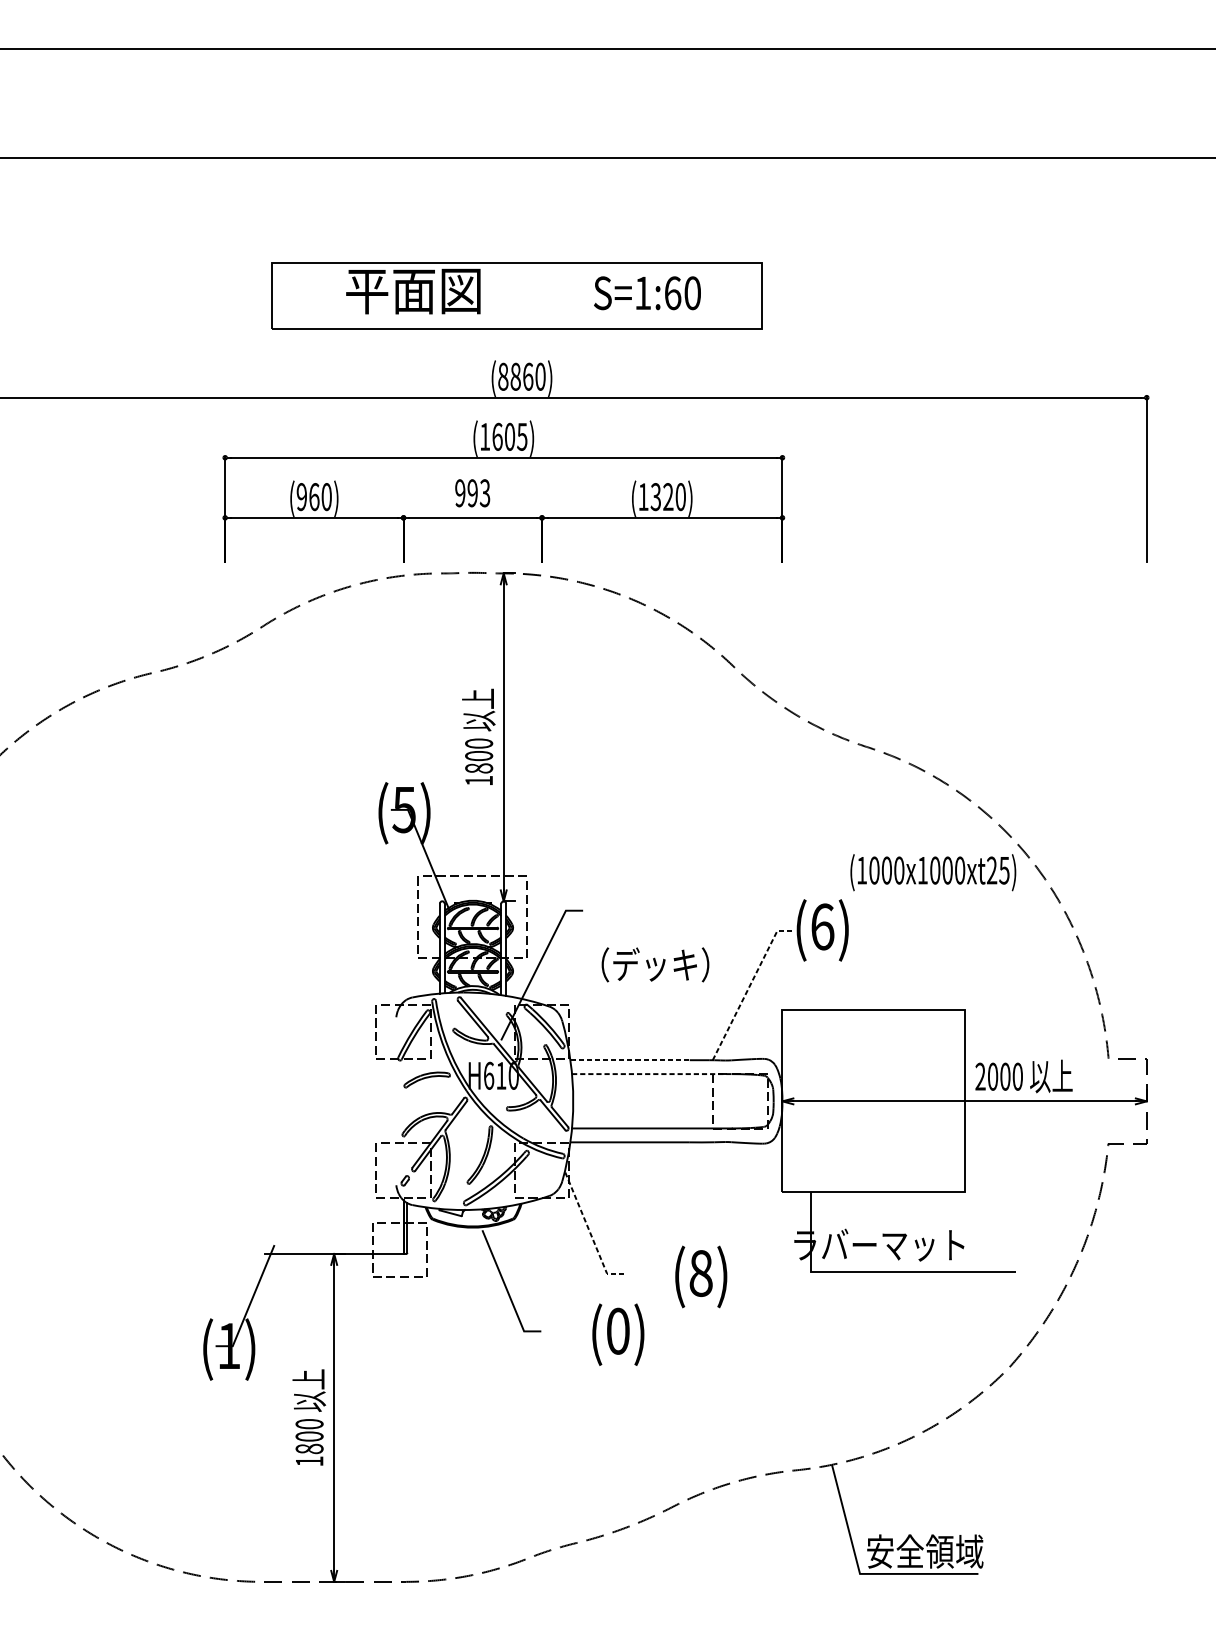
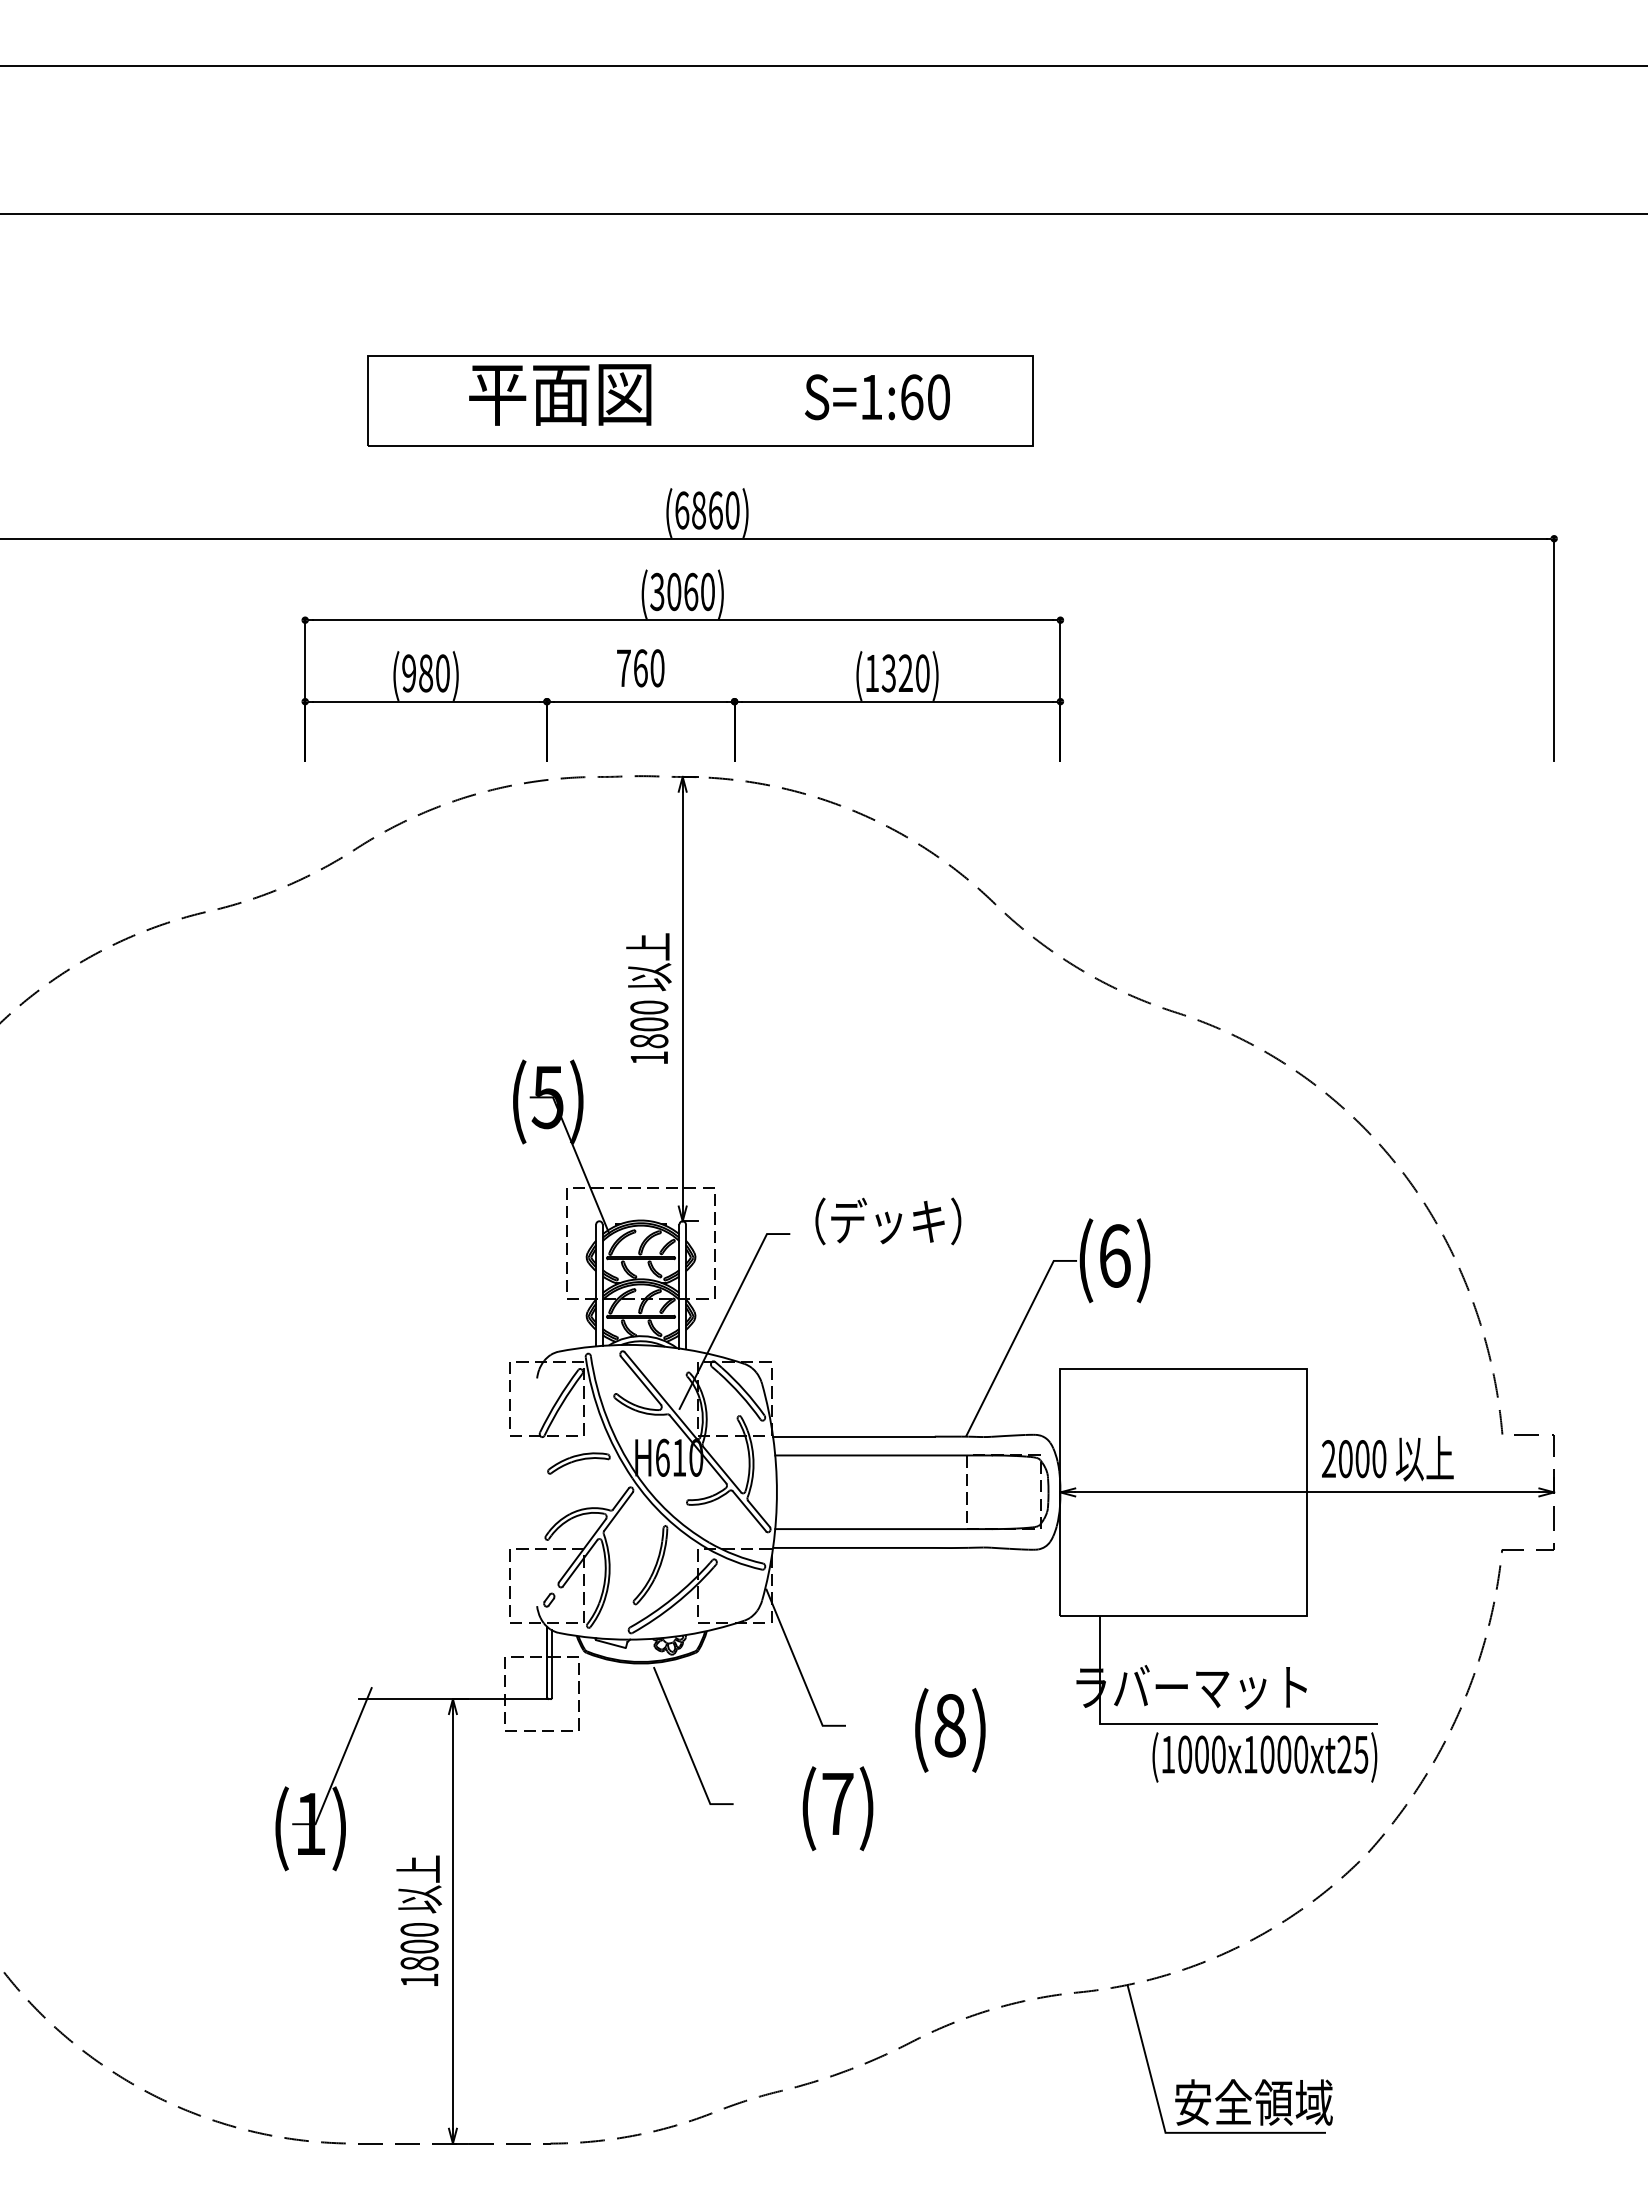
text: (503, 376) -> (682, 510), (8860) -> (6860)
text: (503, 436) -> (682, 591), (1605) -> (3060)
text: (472, 493) -> (640, 668), 993 -> 760
text: (314, 497) -> (426, 673), (960) -> (980)
text: (933, 872) -> (1264, 1757), moved
text: (655, 964) -> (888, 1221), moved
line: (749, 987) -> (1015, 1337), dashed -> solid
line: (629, 1060) -> (853, 1436), dashed -> solid
line: (652, 1074) -> (884, 1455), dashed -> solid
line: (589, 1231) -> (799, 1668), dashed -> solid
text: (617, 1330) -> (837, 1803), (0) -> (7)

